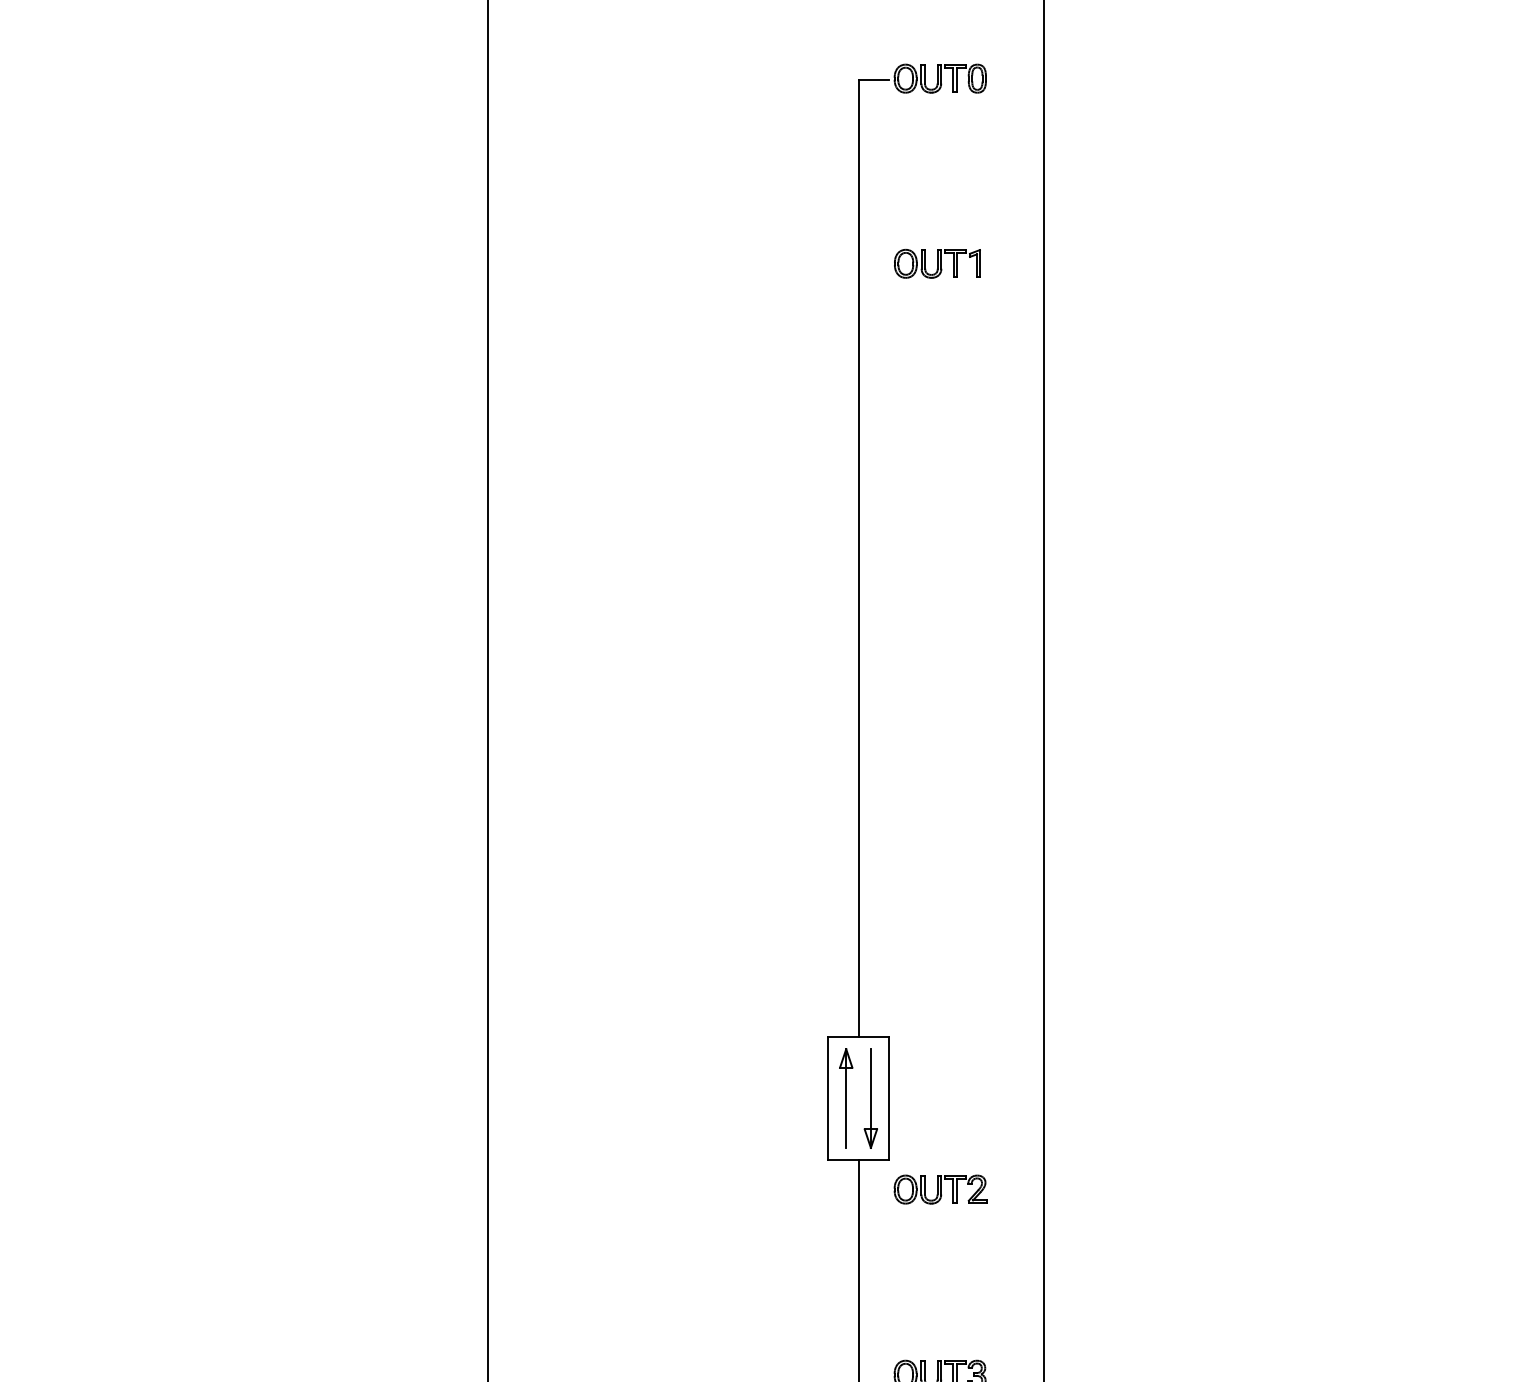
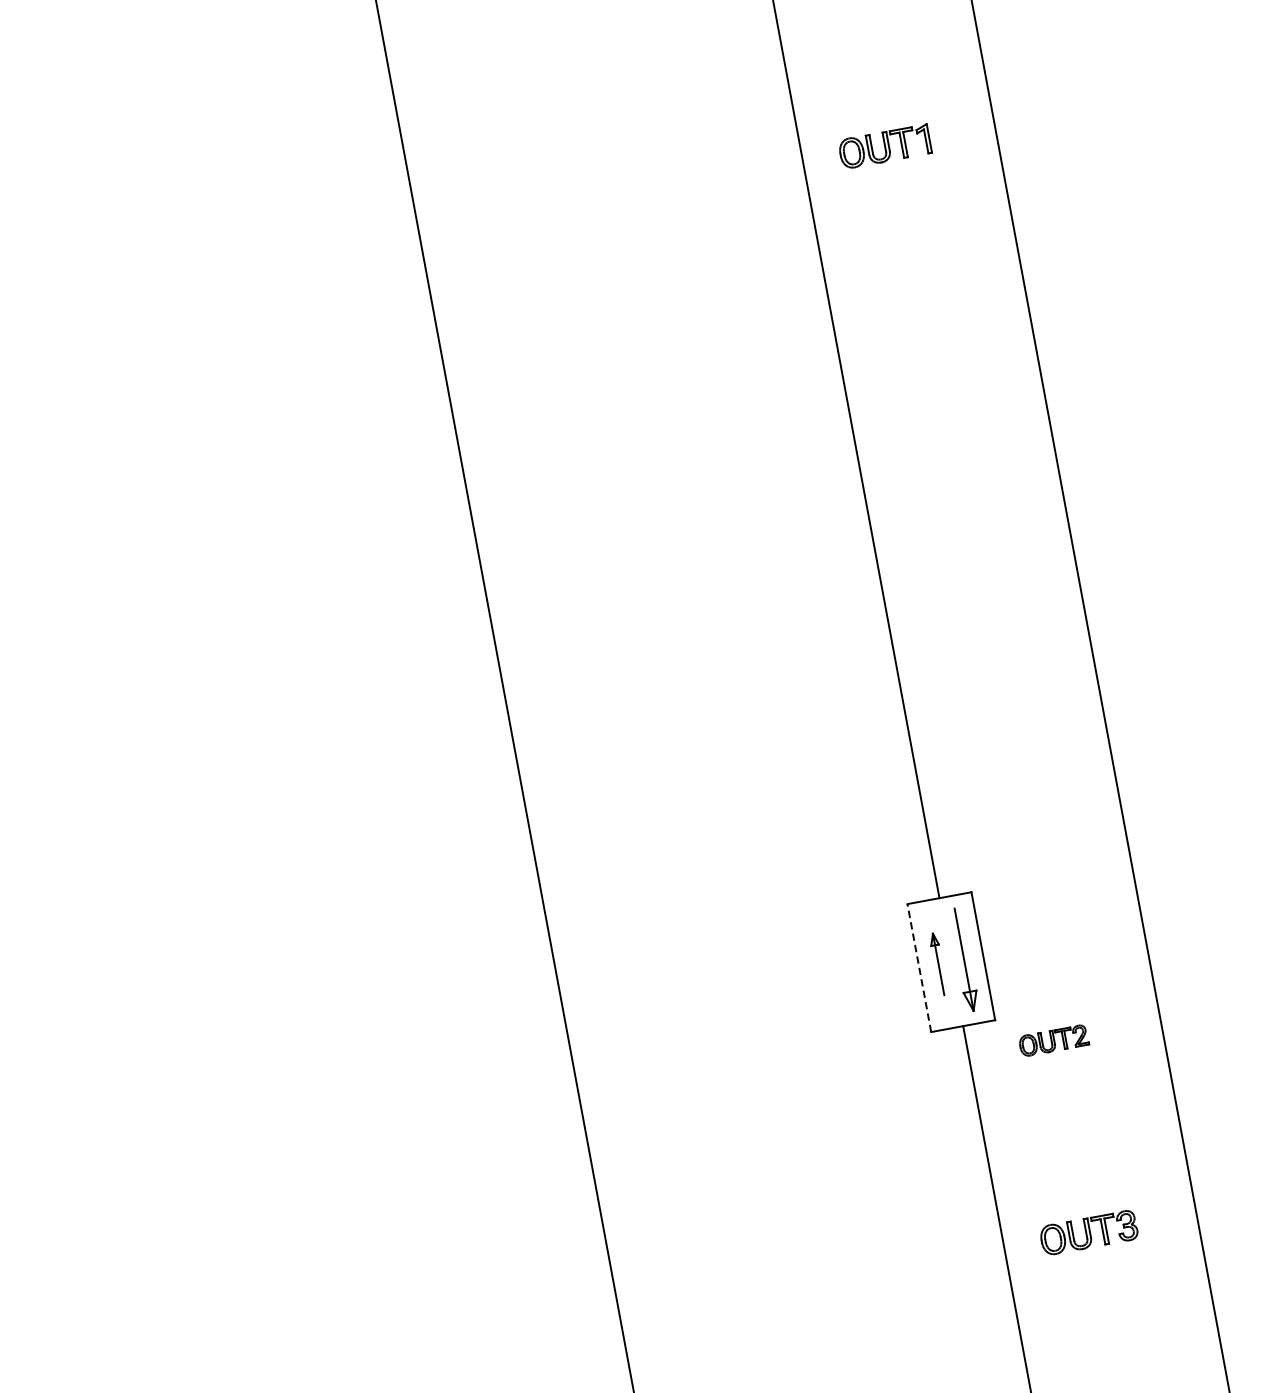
part: (937, 263) -> (884, 146), moved
line: (827, 1098) -> (919, 968), solid -> dashed
part: (846, 1098) -> (938, 964), size x0.6
part: (940, 1189) -> (1053, 1040), size x0.7

